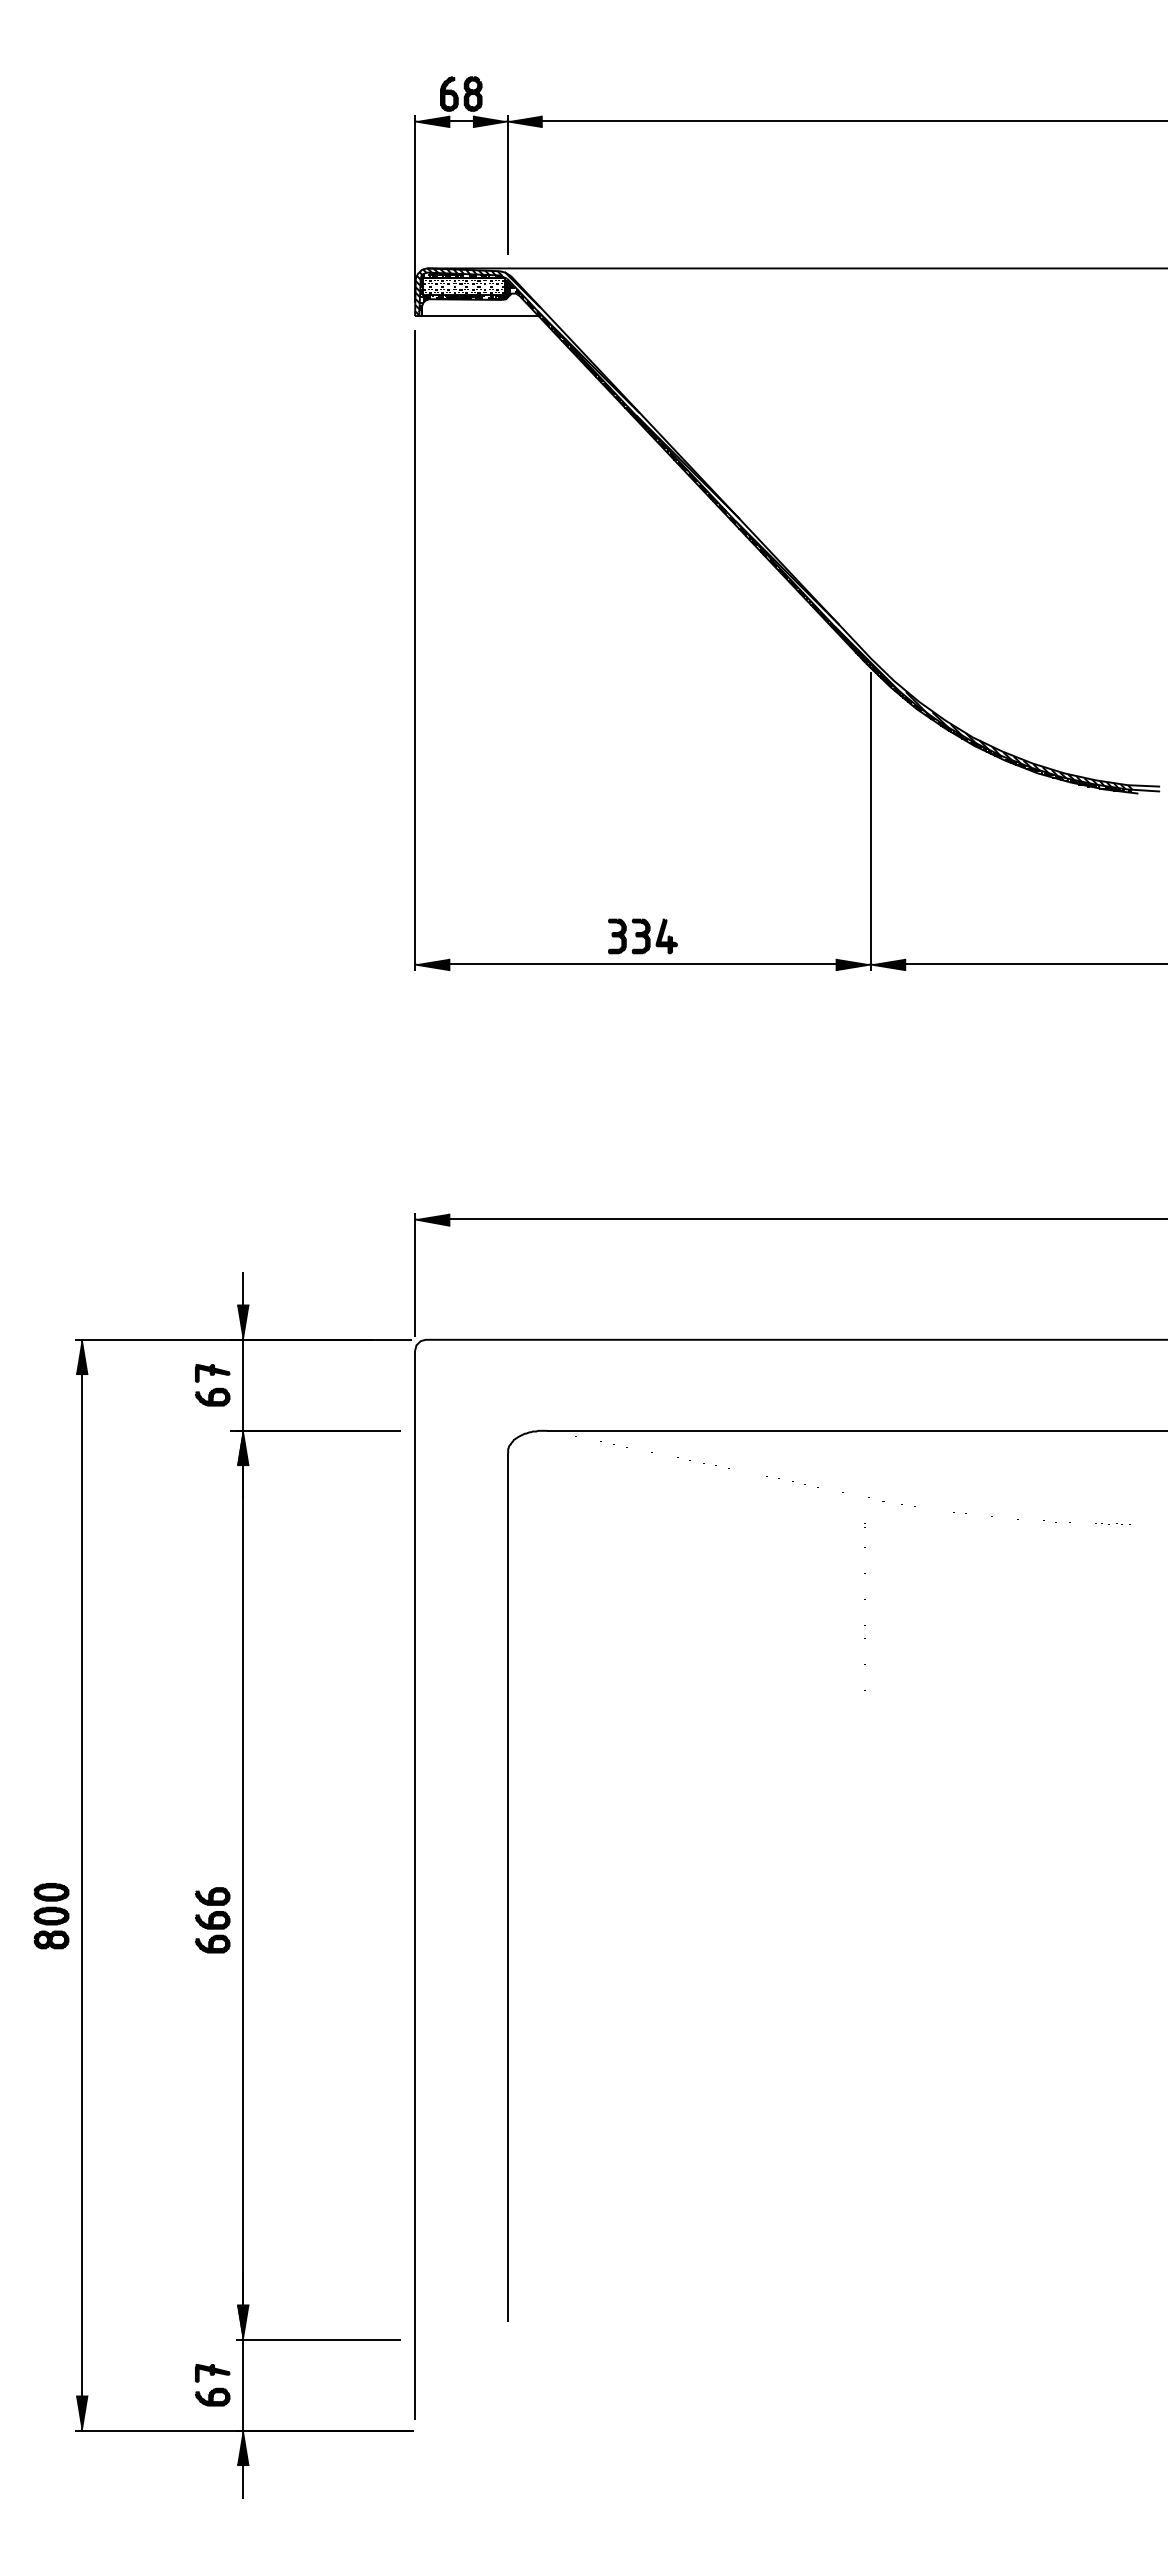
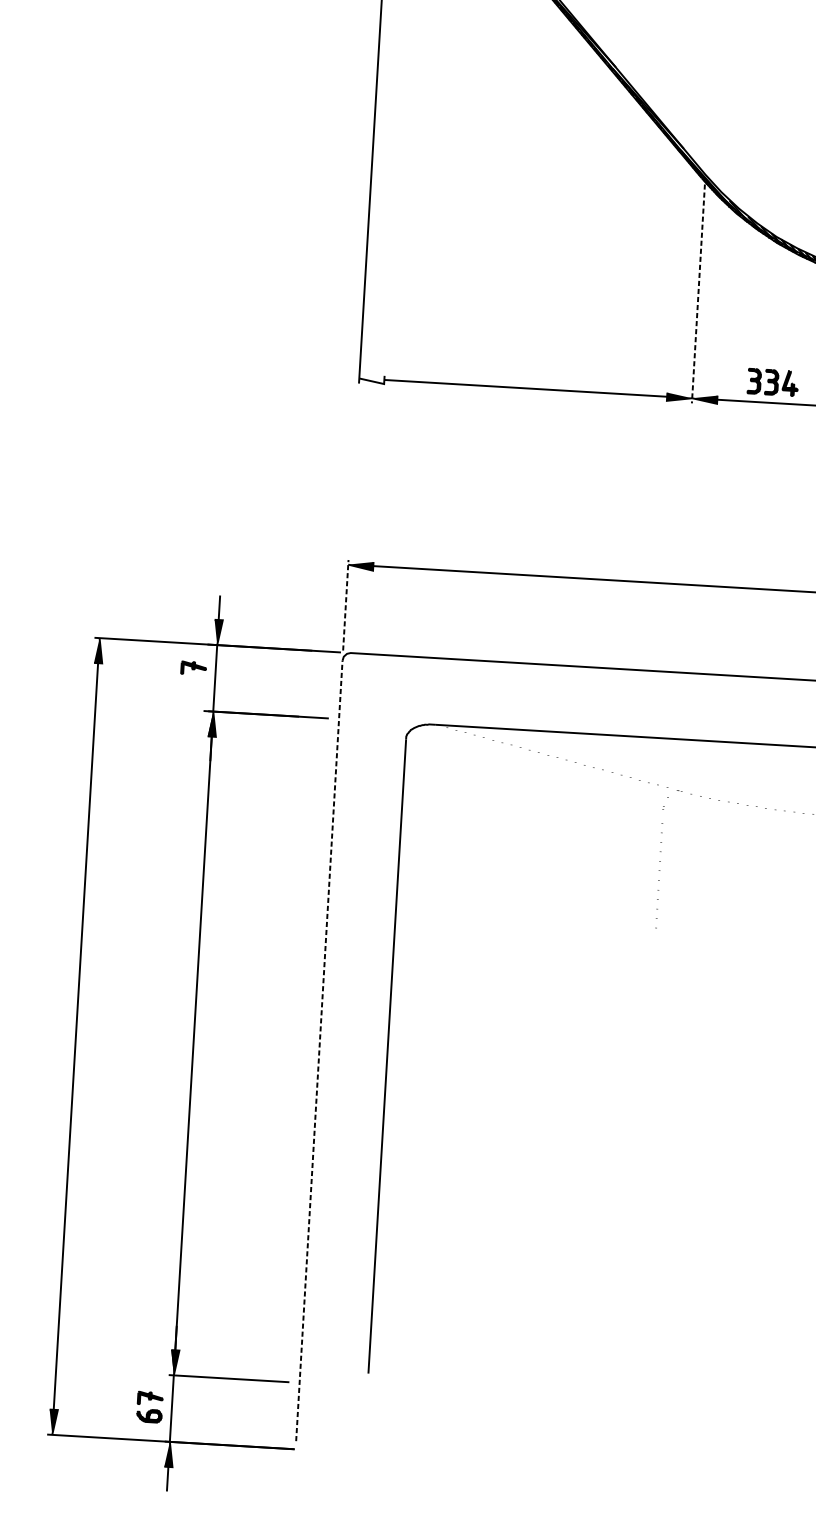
line: (870, 821) -> (698, 293), solid -> dashed
part: (642, 936) -> (772, 382), moved
fill: (432, 964) -> (372, 379), removed
line: (415, 1275) -> (346, 605), solid -> dashed
part: (212, 1396) -> (192, 685), removed
line: (415, 1884) -> (319, 1050), solid -> dashed
part: (51, 1916) -> (52, 1057), removed
part: (212, 1920) -> (169, 1067), removed

